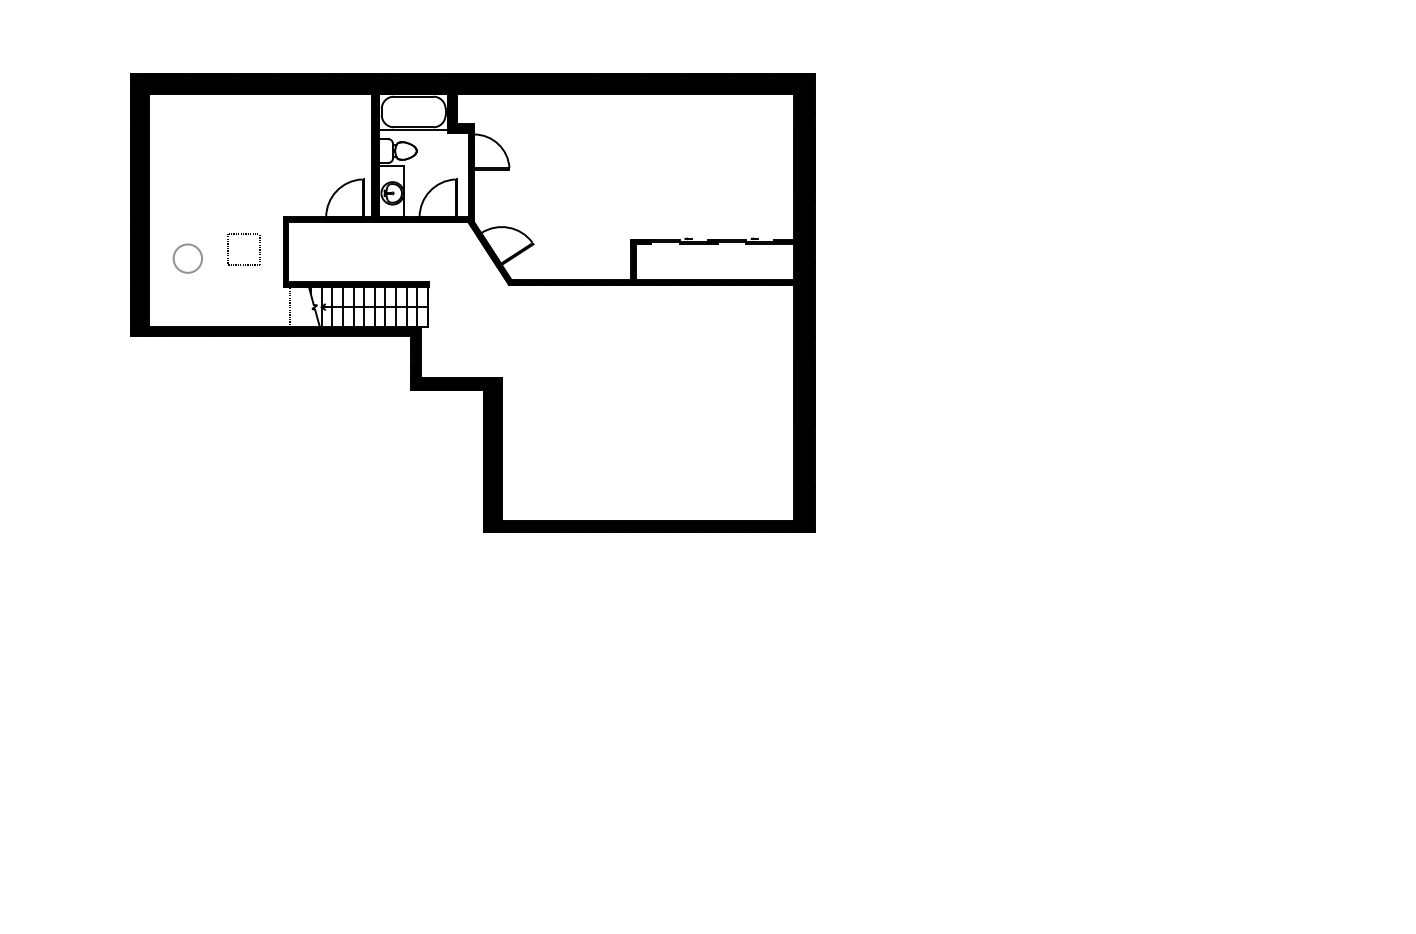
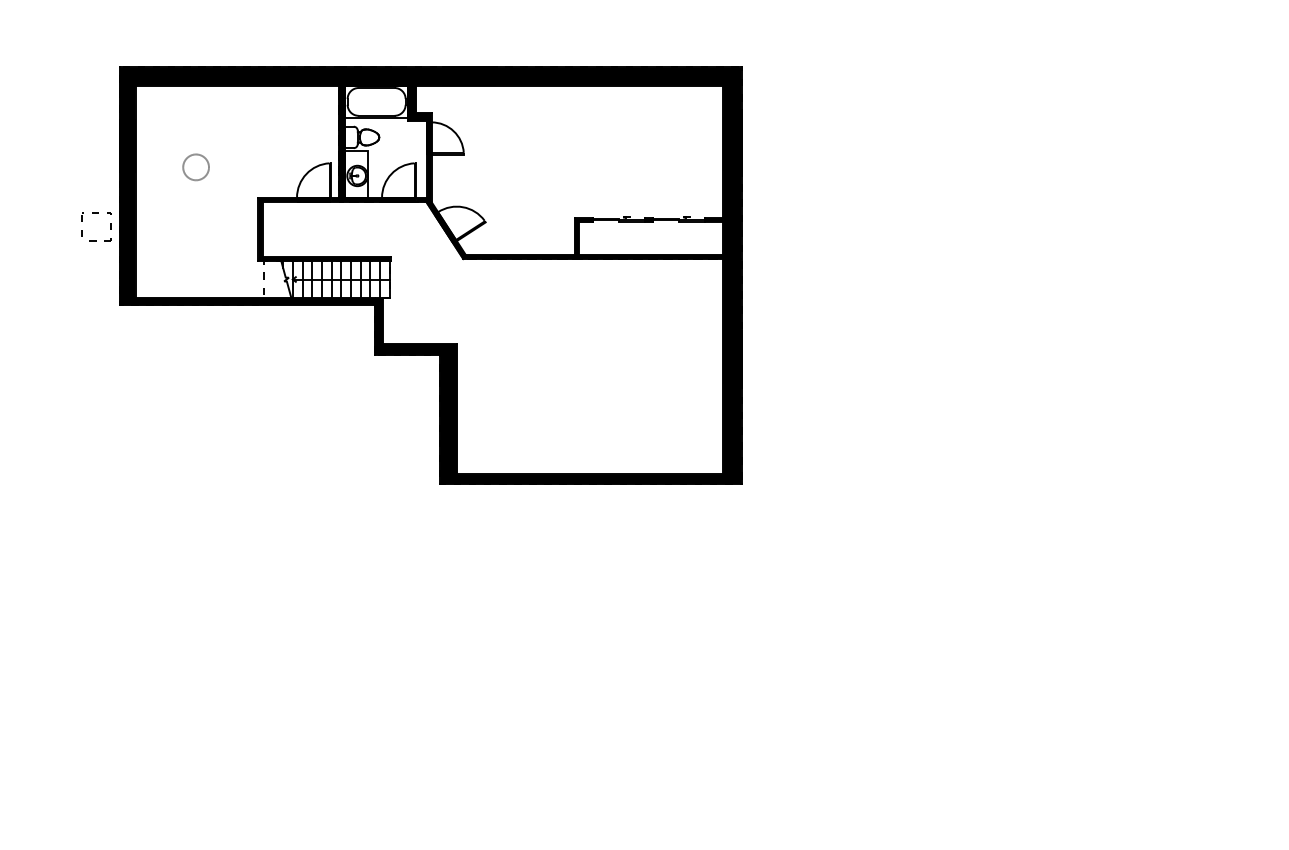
part: (244, 234) -> (96, 213), moved
circle: (187, 258) -> (195, 167), moved

